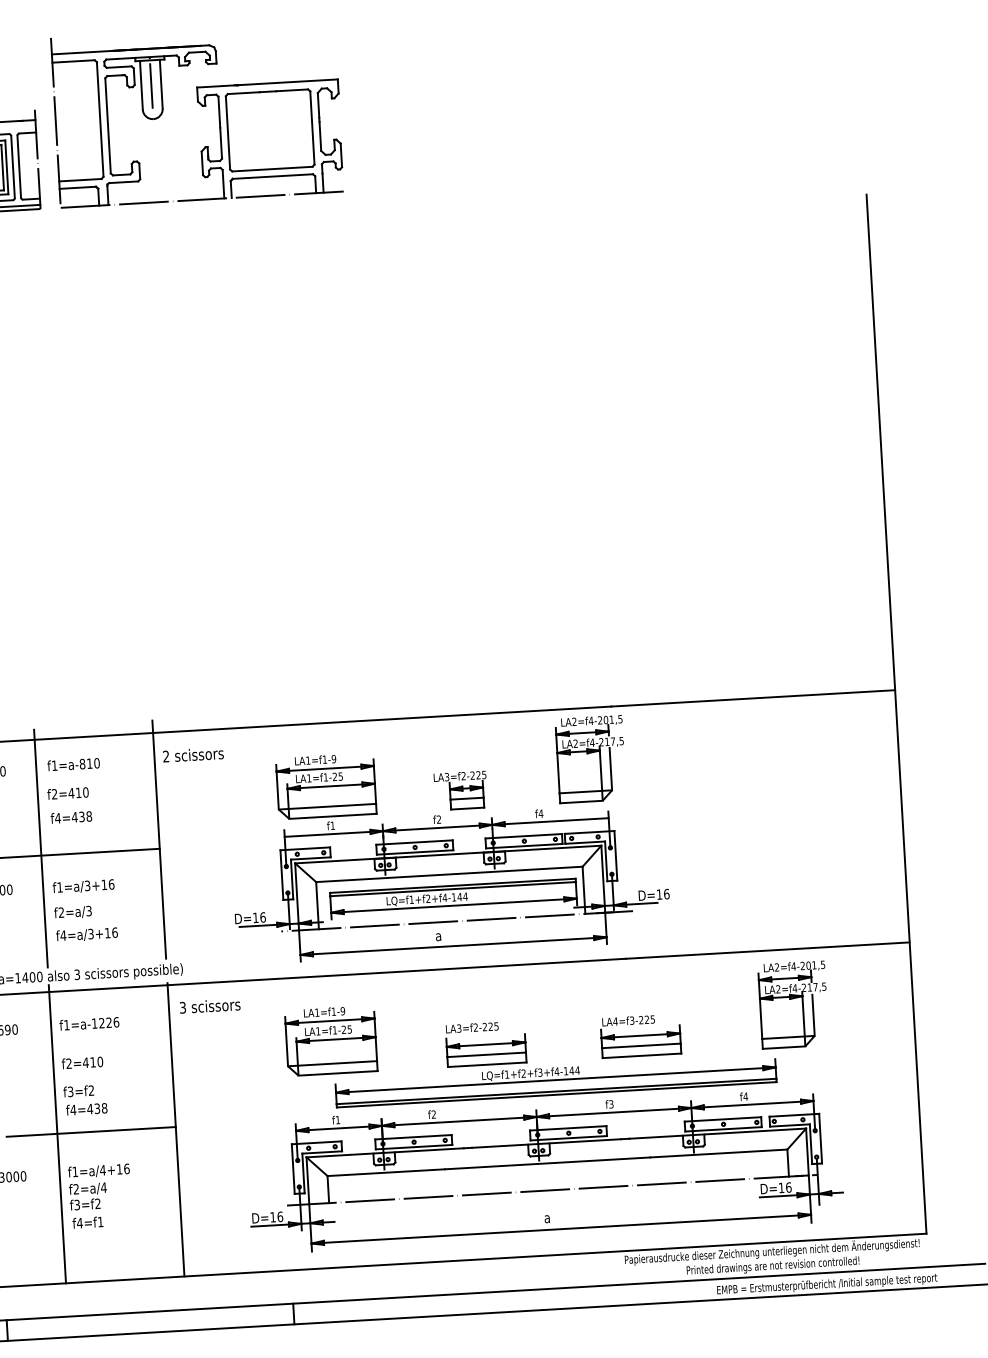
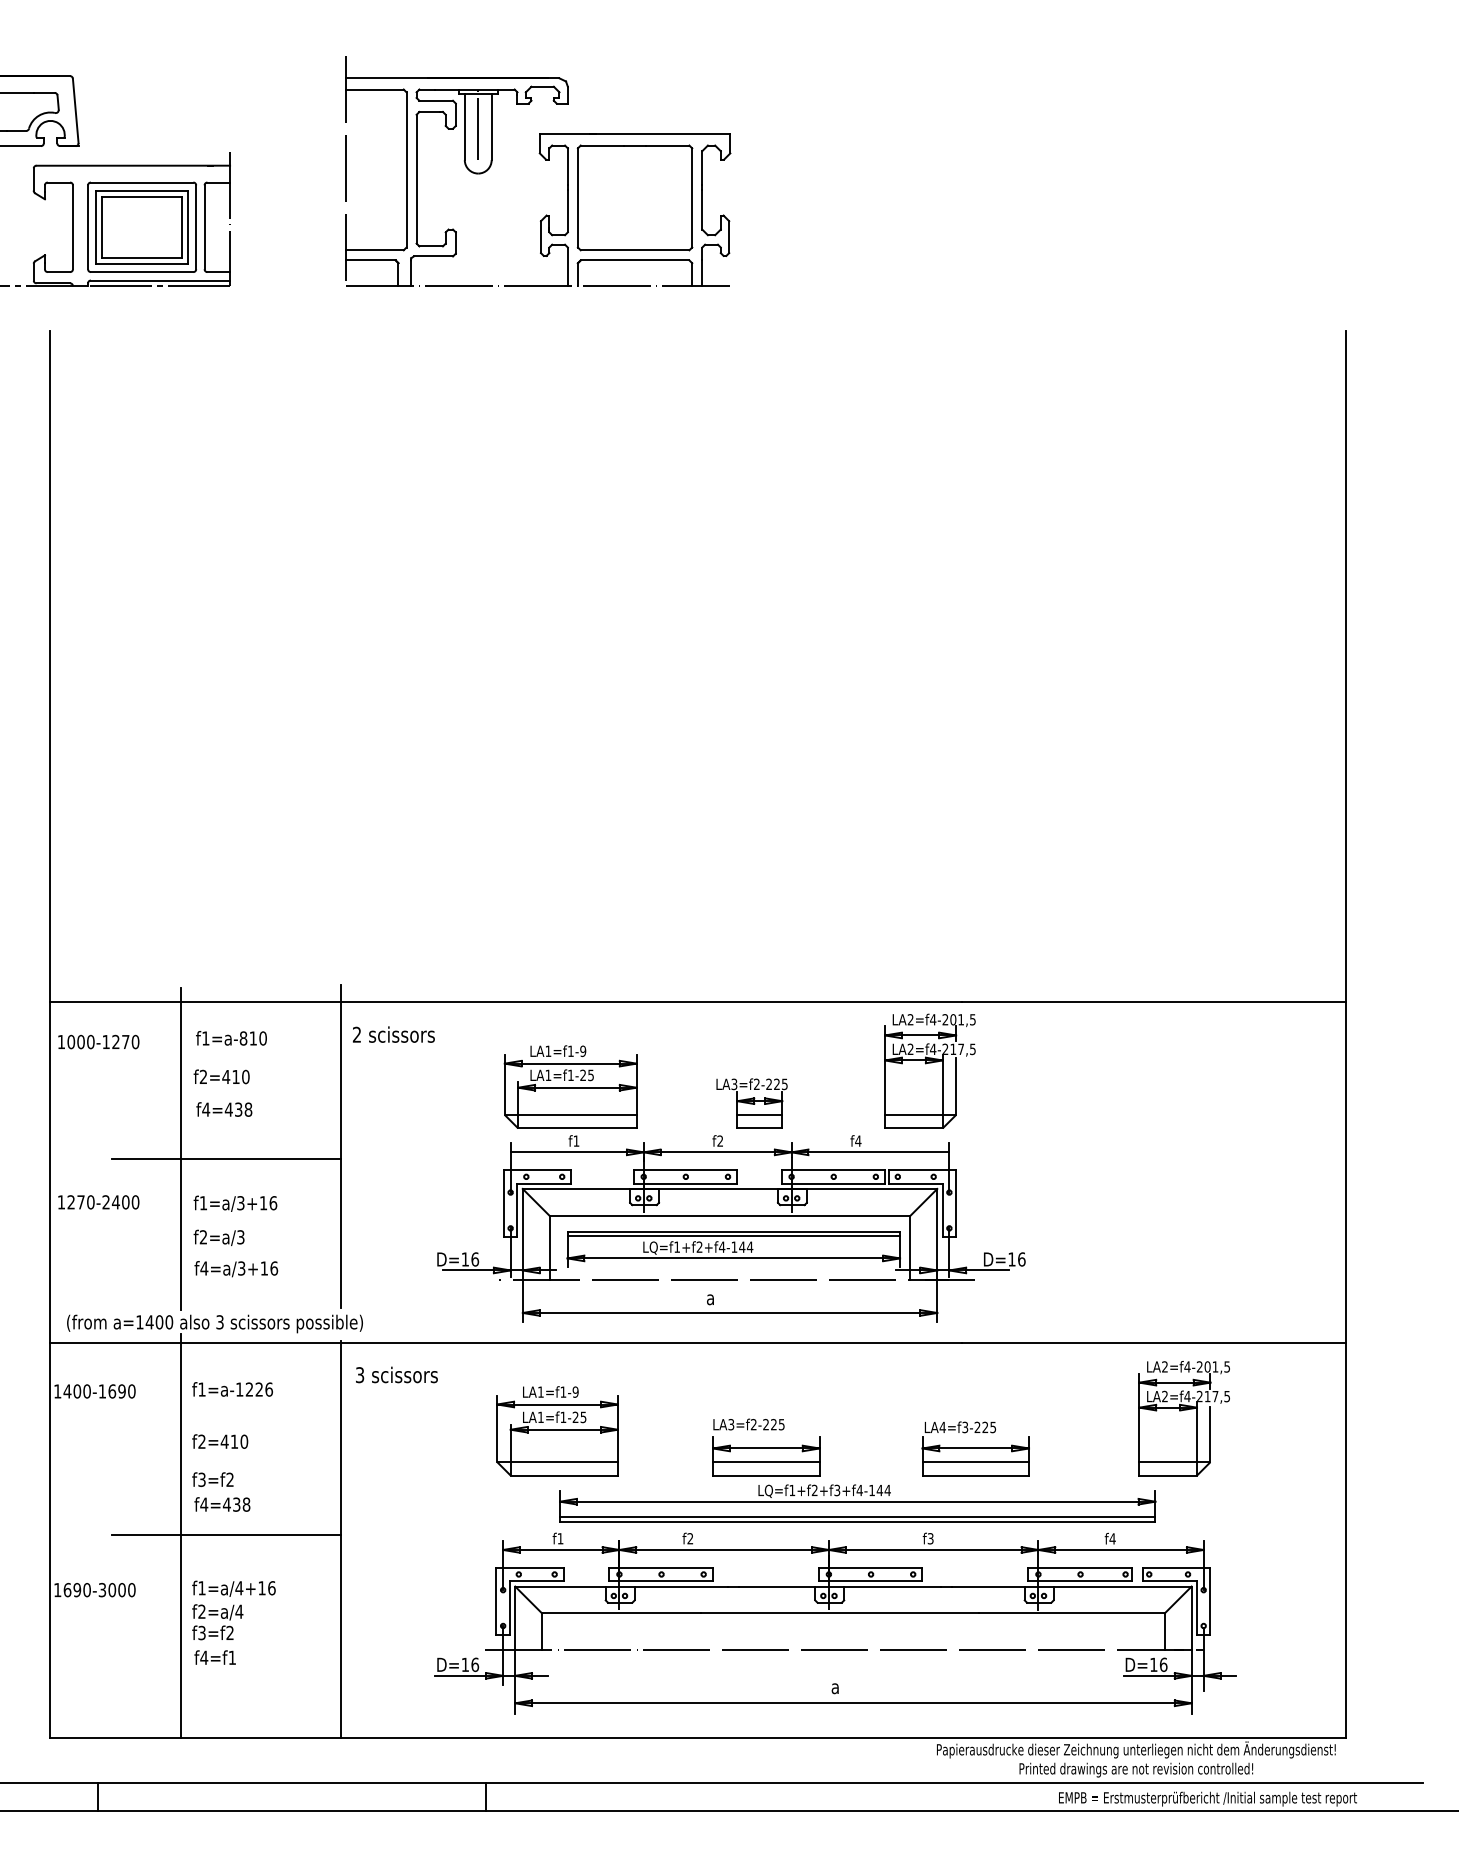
part: (202, 106) -> (545, 160), moved

